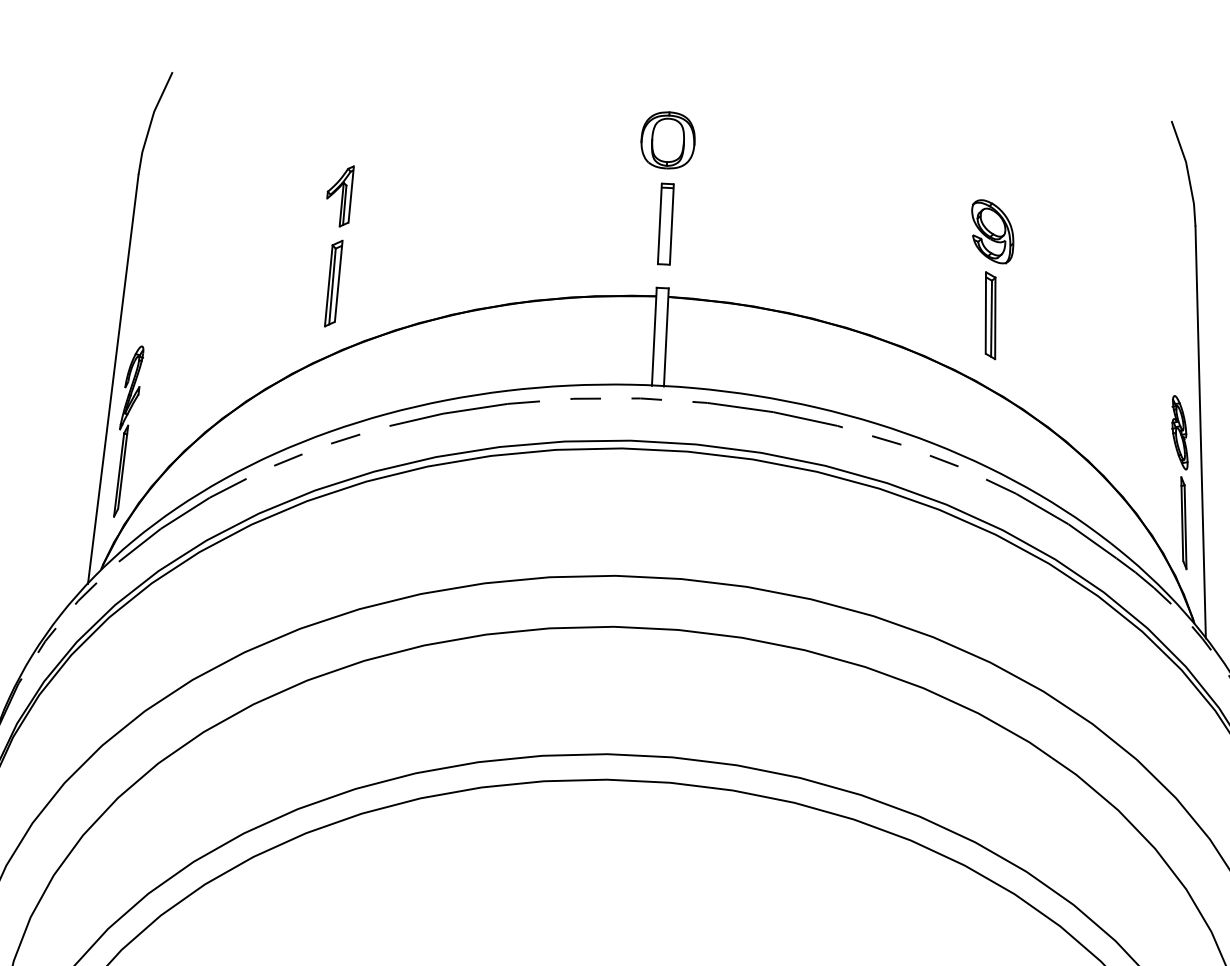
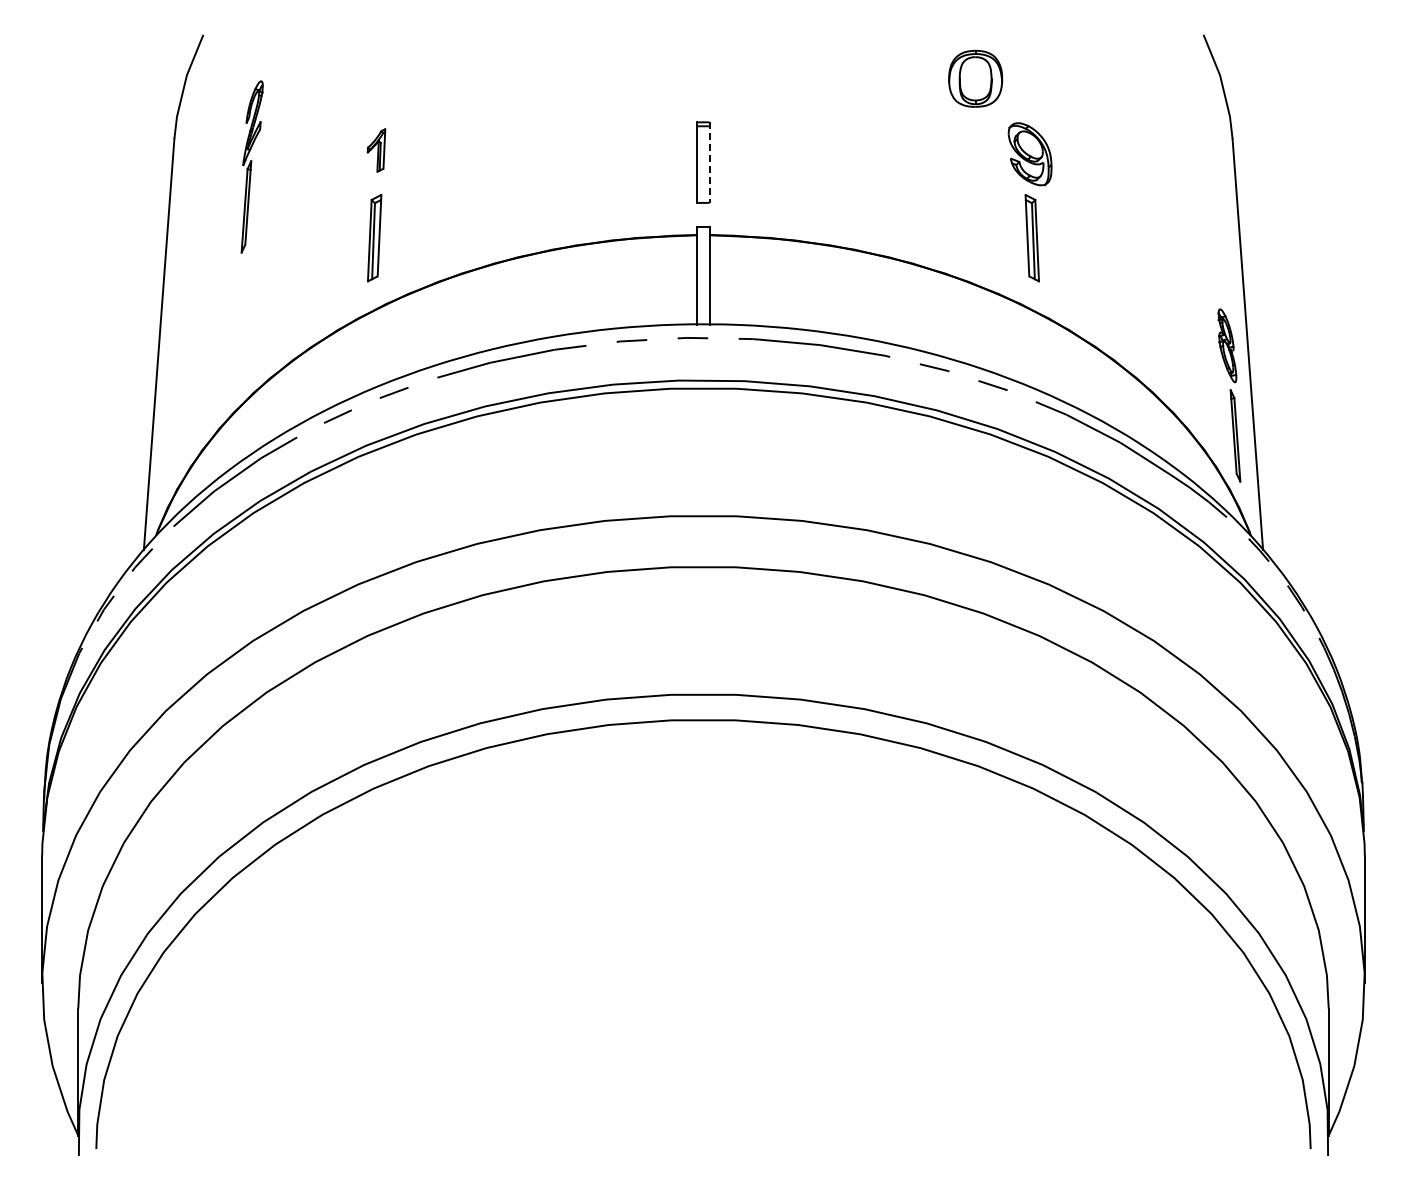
part: (667, 140) -> (975, 78), moved
part: (339, 196) -> (376, 150), size x0.7
line: (671, 225) -> (709, 163), solid -> dashed
part: (128, 431) -> (251, 166), moved

